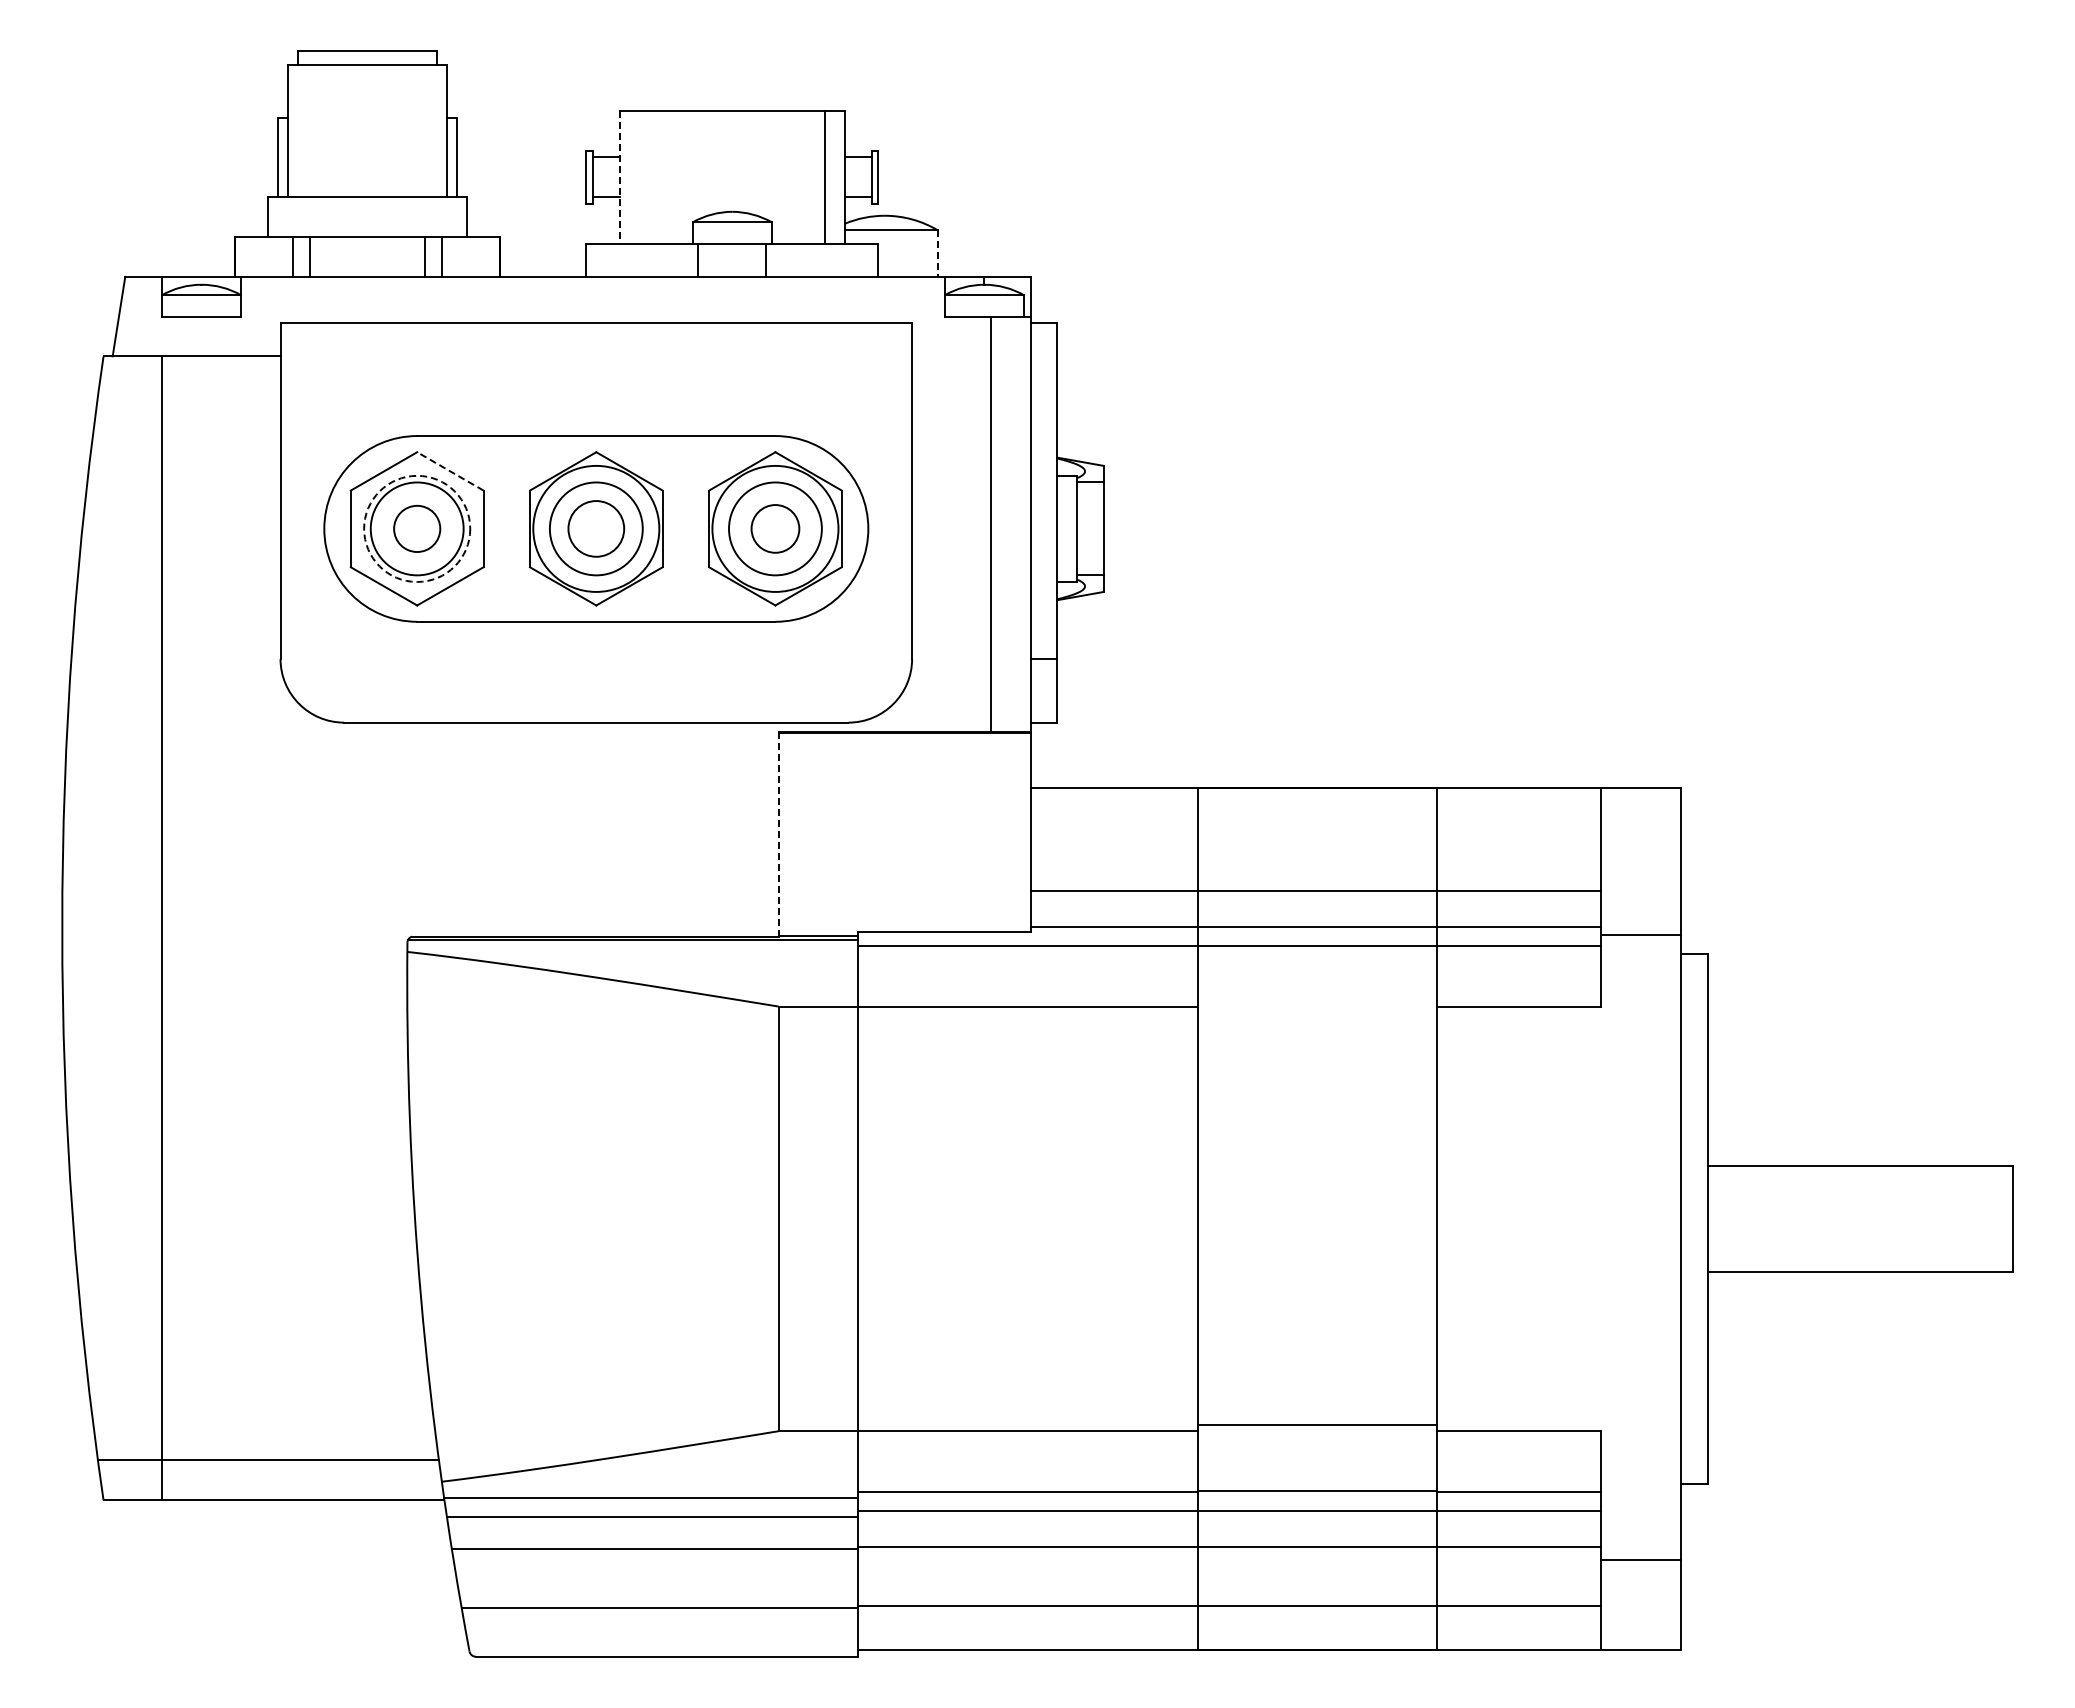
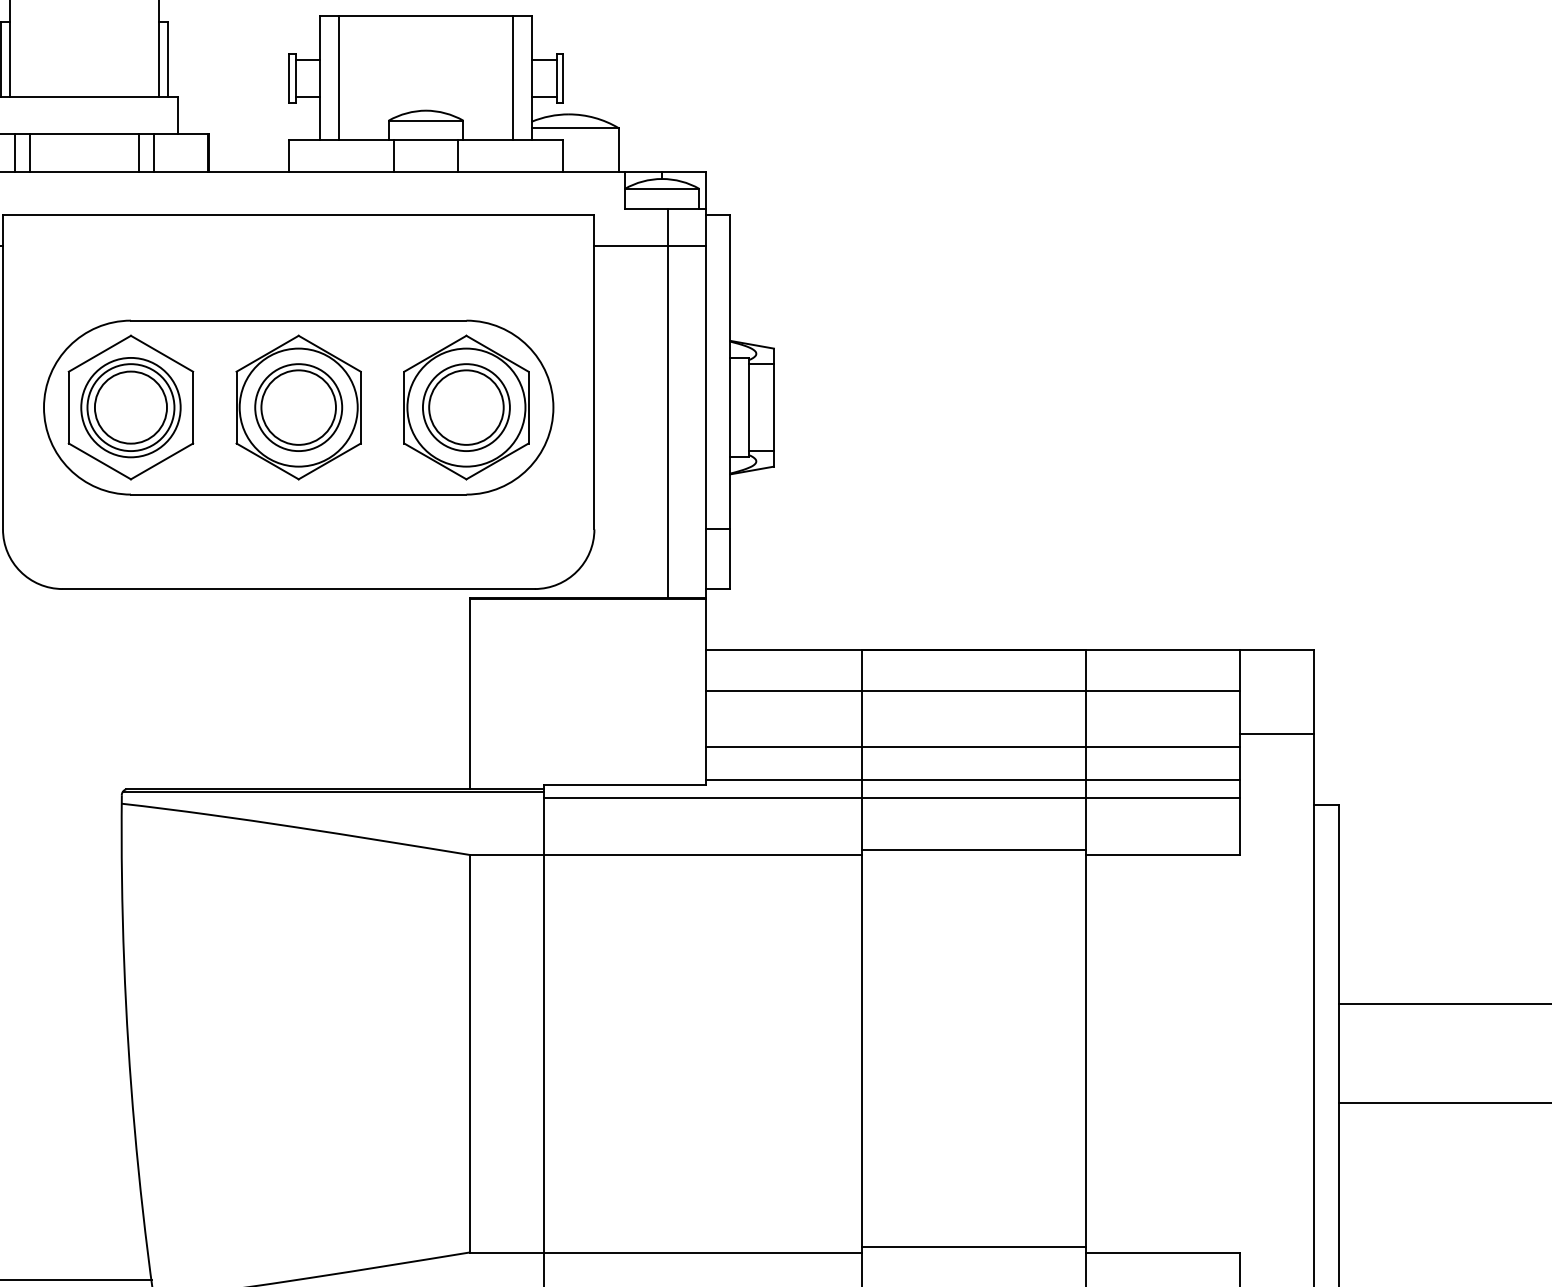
line: (639, 176) -> (339, 77), added
line: (619, 177) -> (320, 78), dashed -> solid
line: (938, 254) -> (619, 150), dashed -> solid
line: (971, 356) -> (650, 246), added
line: (449, 471) -> (161, 353), dashed -> solid
circle: (416, 528) -> (130, 407), size x1.67
circle: (417, 528) -> (131, 407), dashed -> solid
circle: (596, 528) -> (298, 407), size x1.43
circle: (775, 528) -> (466, 407), size x1.67
line: (1315, 831) -> (972, 690), added
line: (778, 834) -> (469, 693), dashed -> solid
line: (1641, 934) -> (1277, 734), moved
line: (1317, 1001) -> (974, 850), added

